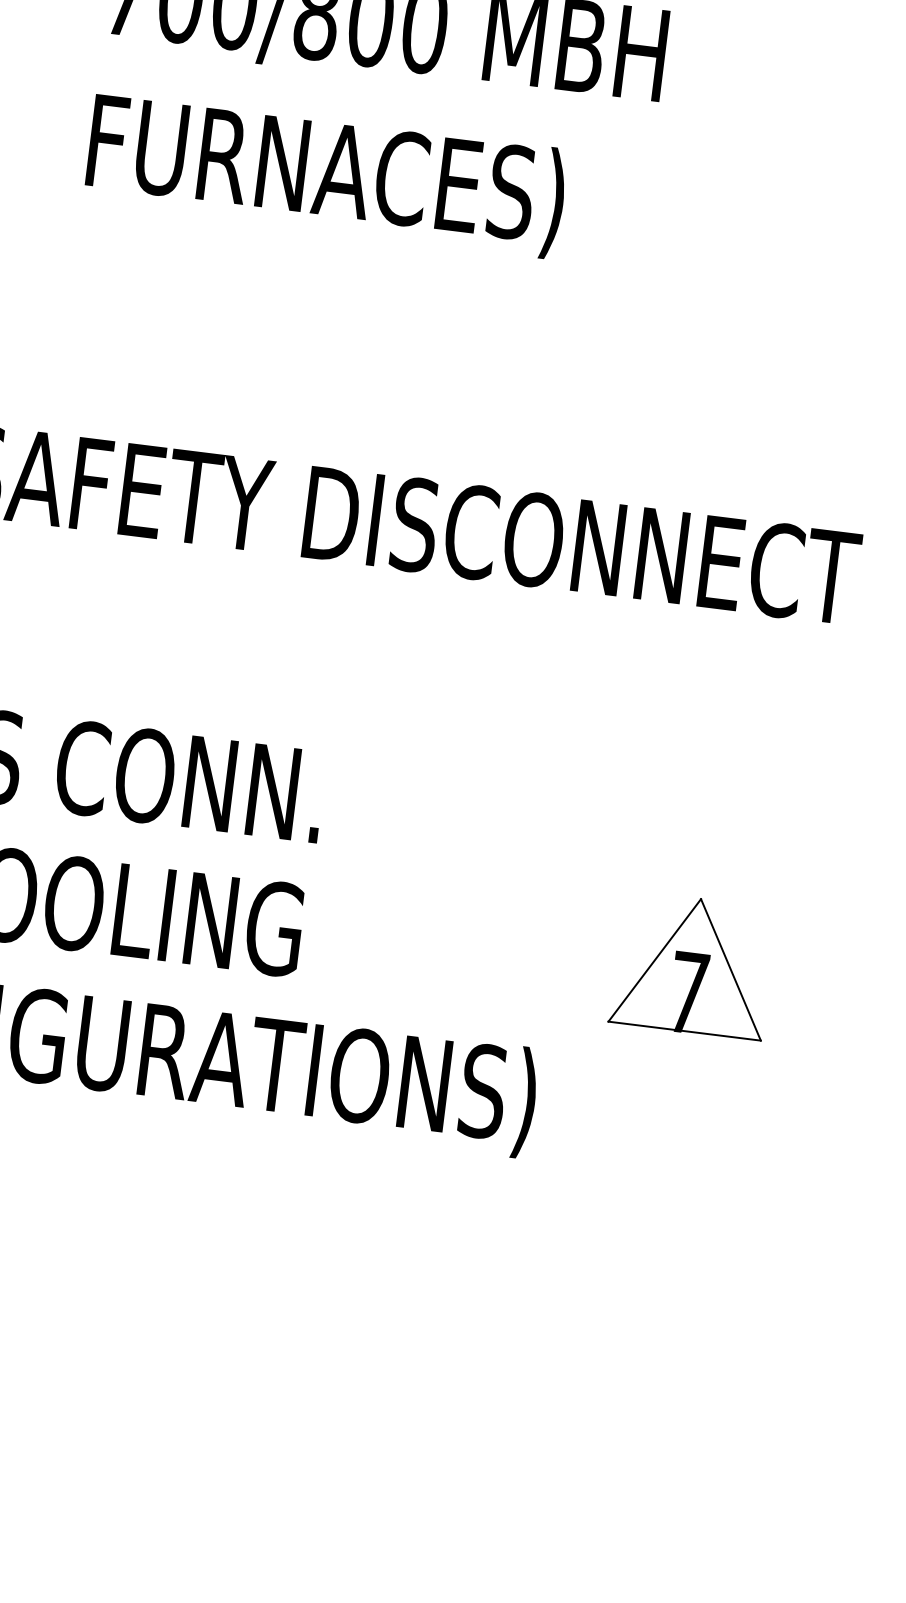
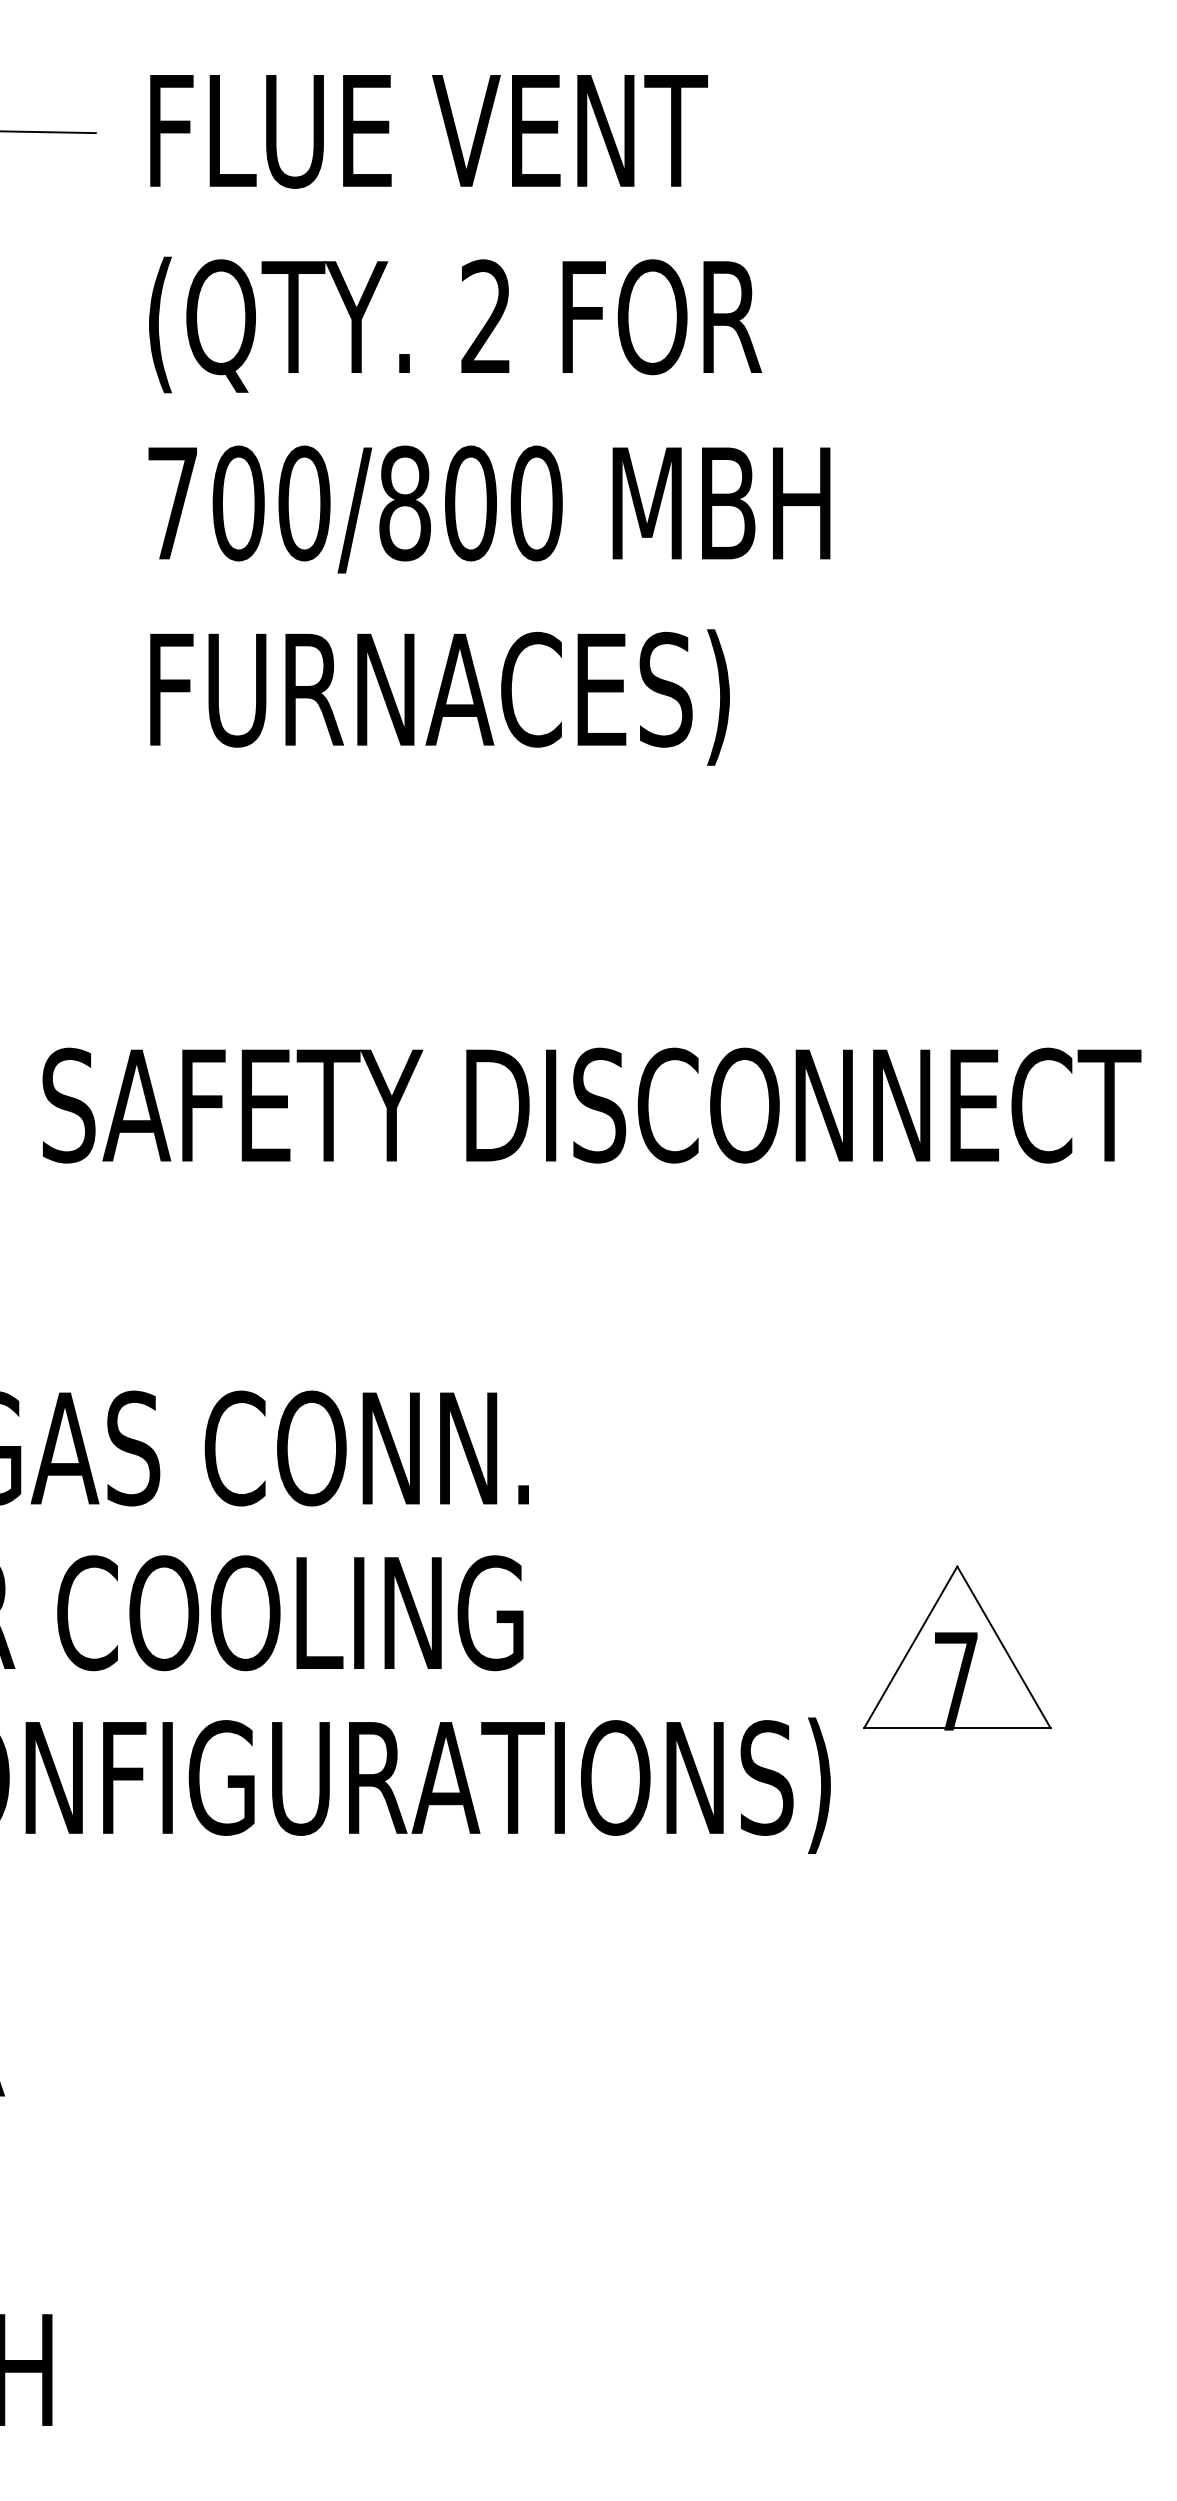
part: (692, 965) -> (957, 1647), moved

